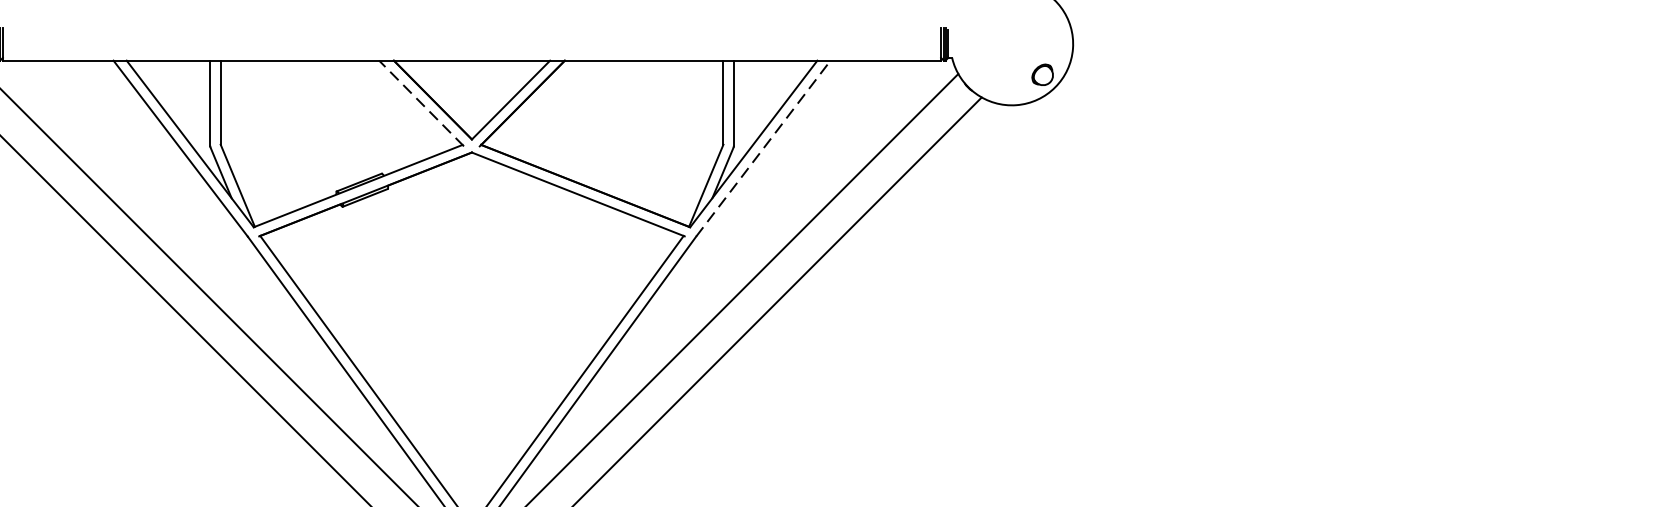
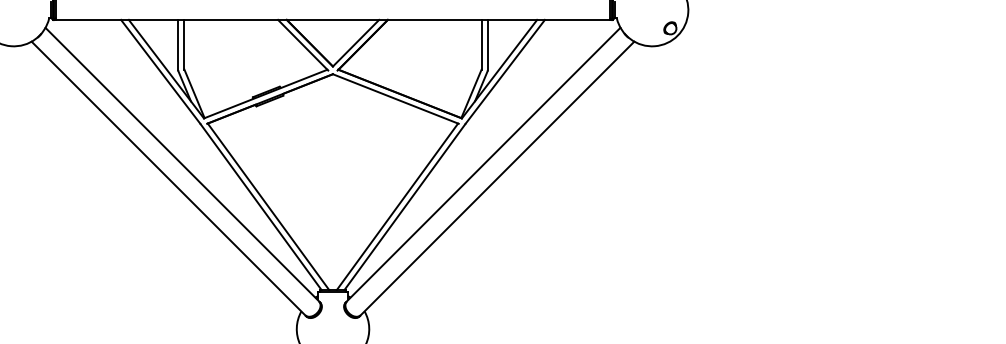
line: (422, 103) -> (303, 45), dashed -> solid
line: (763, 147) -> (505, 71), dashed -> solid

